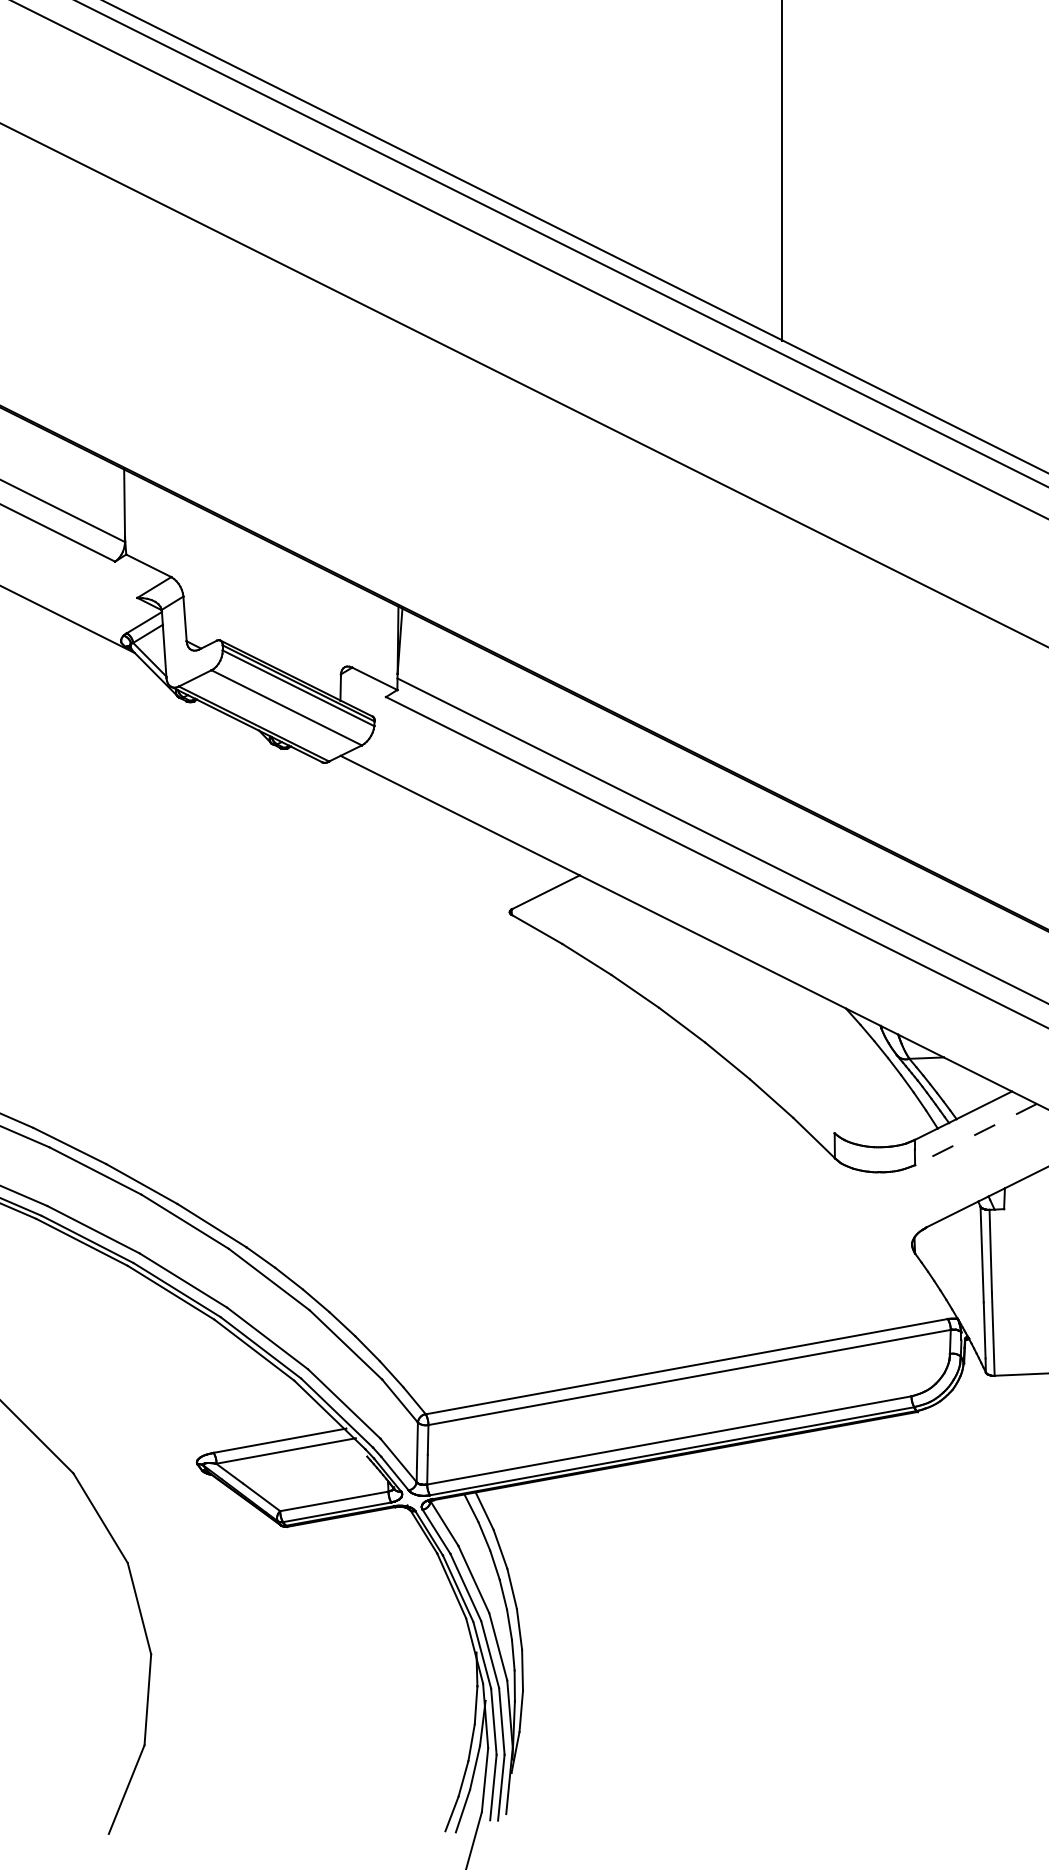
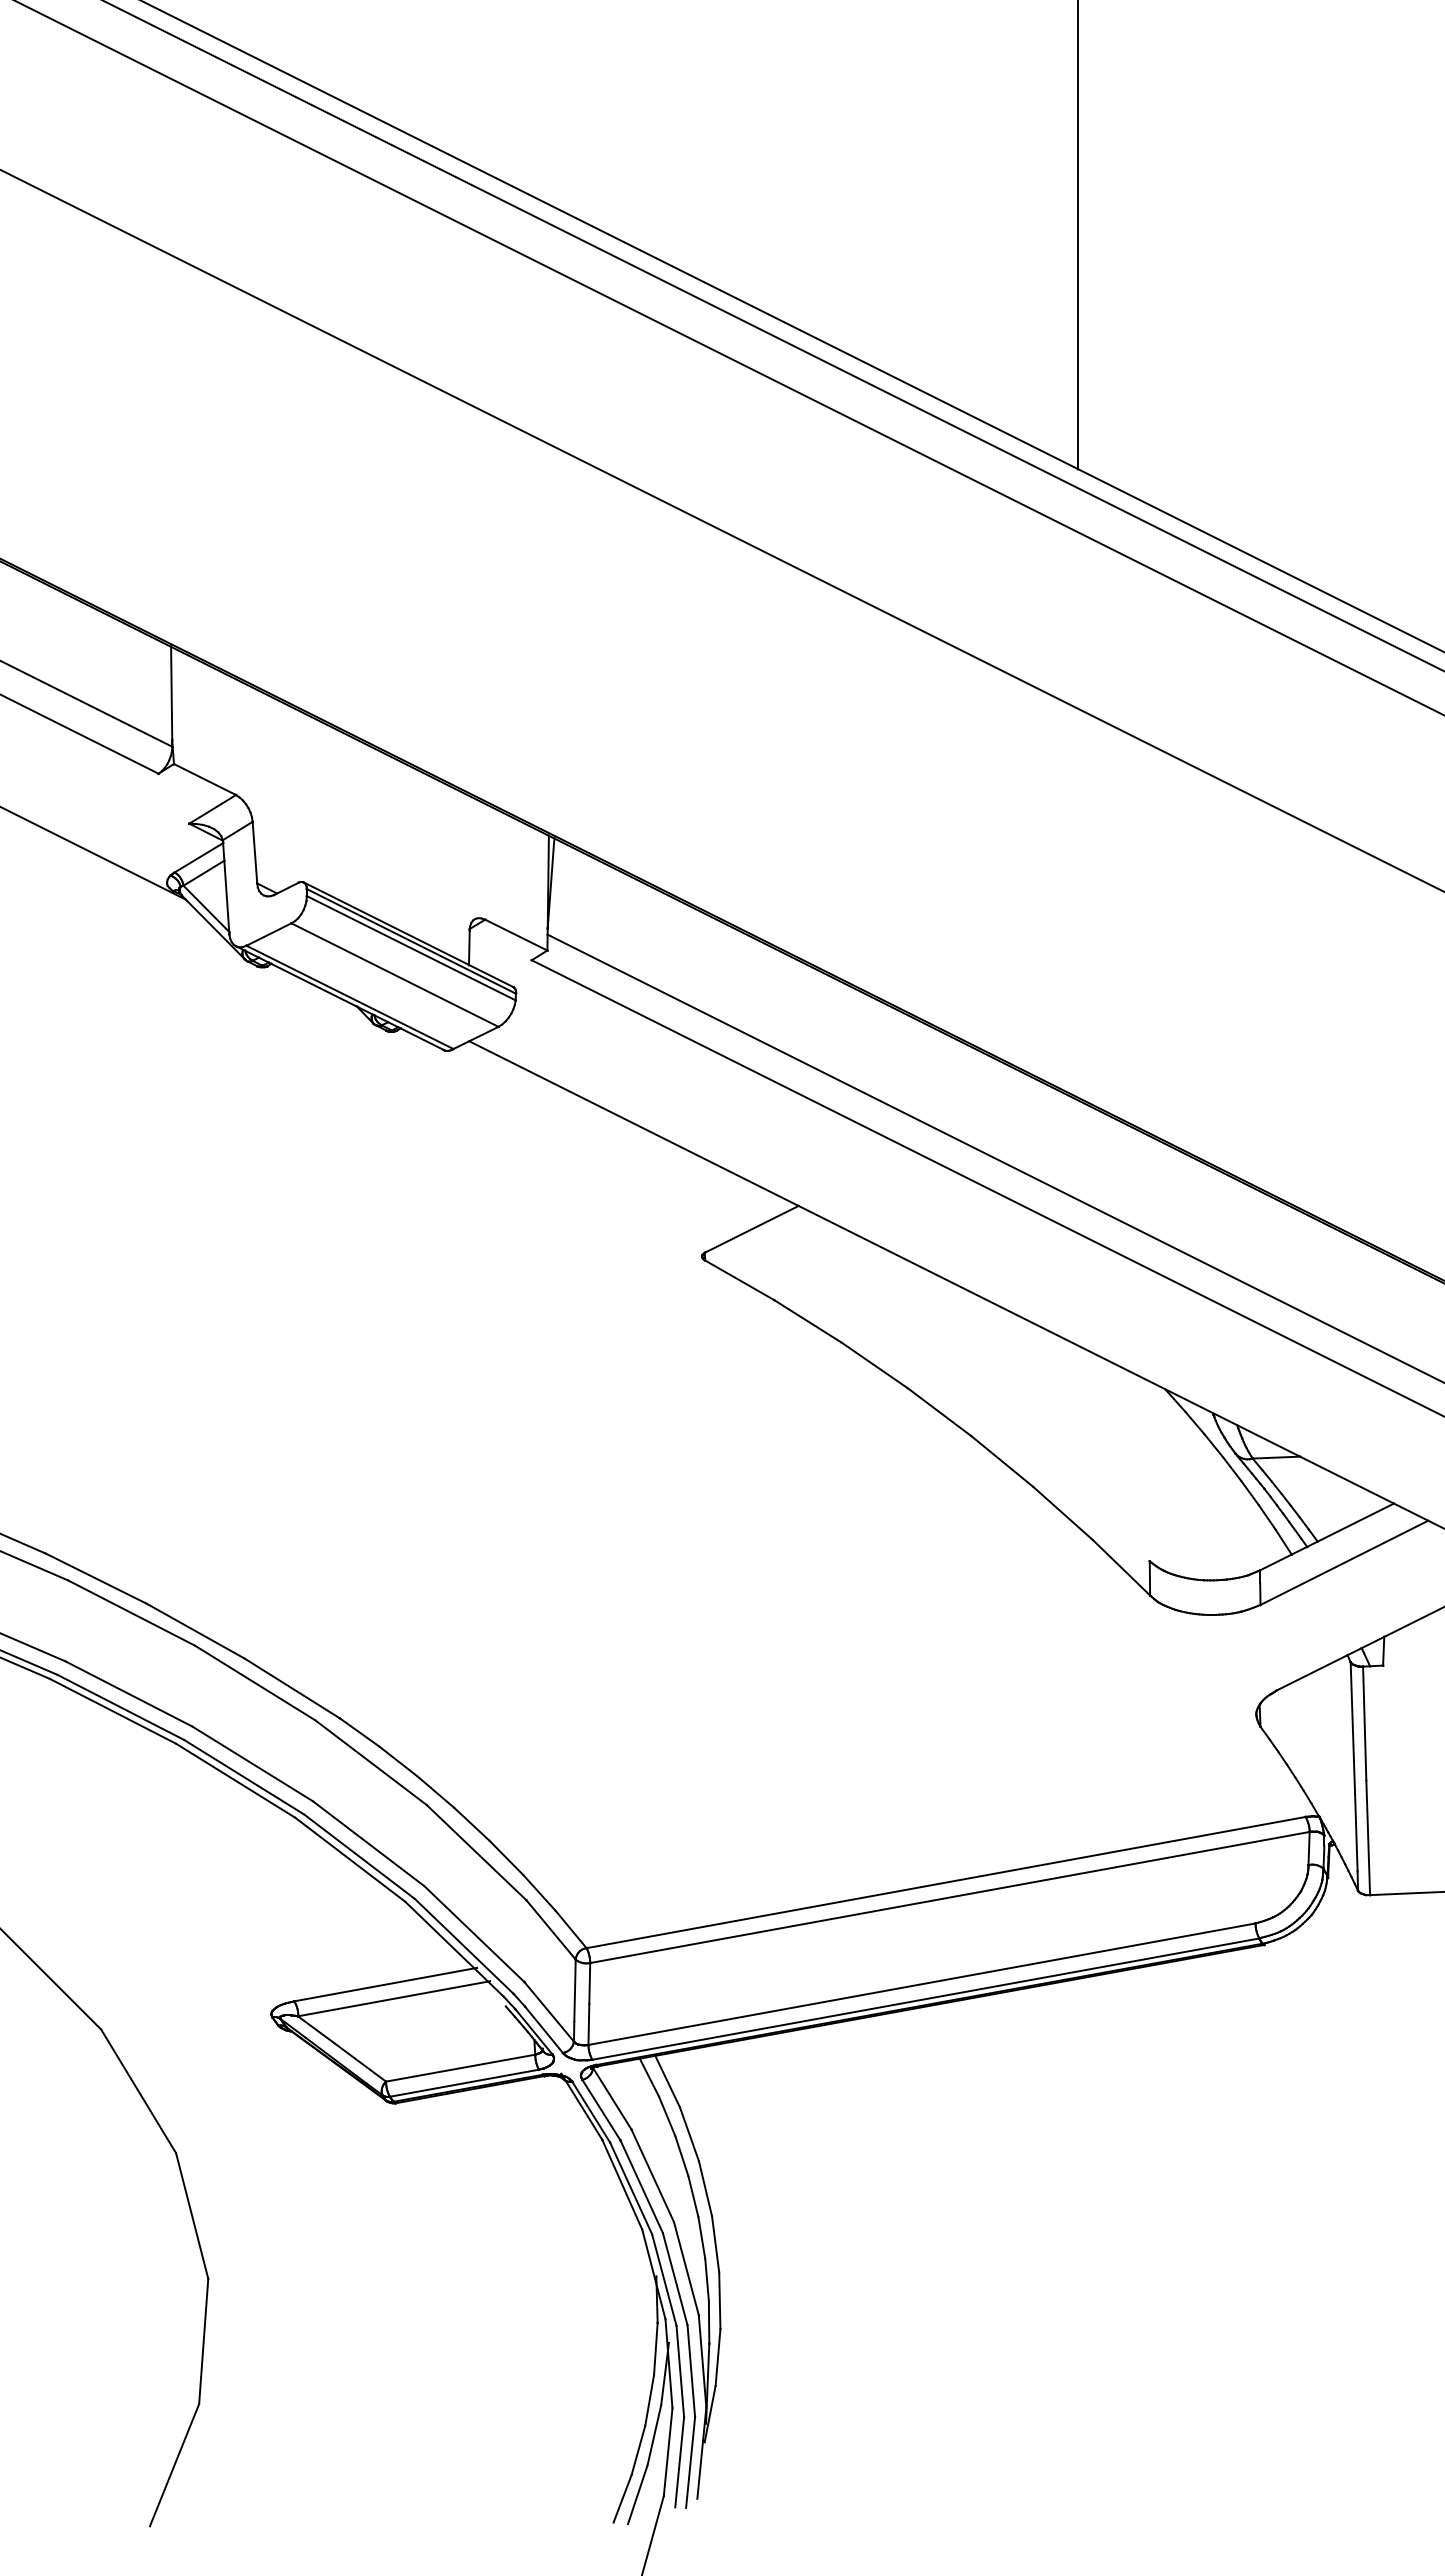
line: (976, 1134) -> (1344, 1562), dashed -> solid

